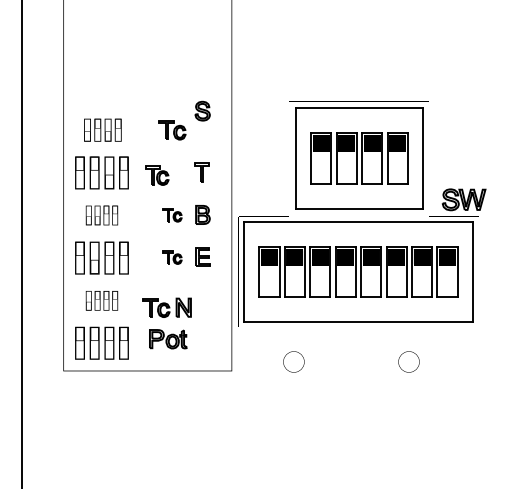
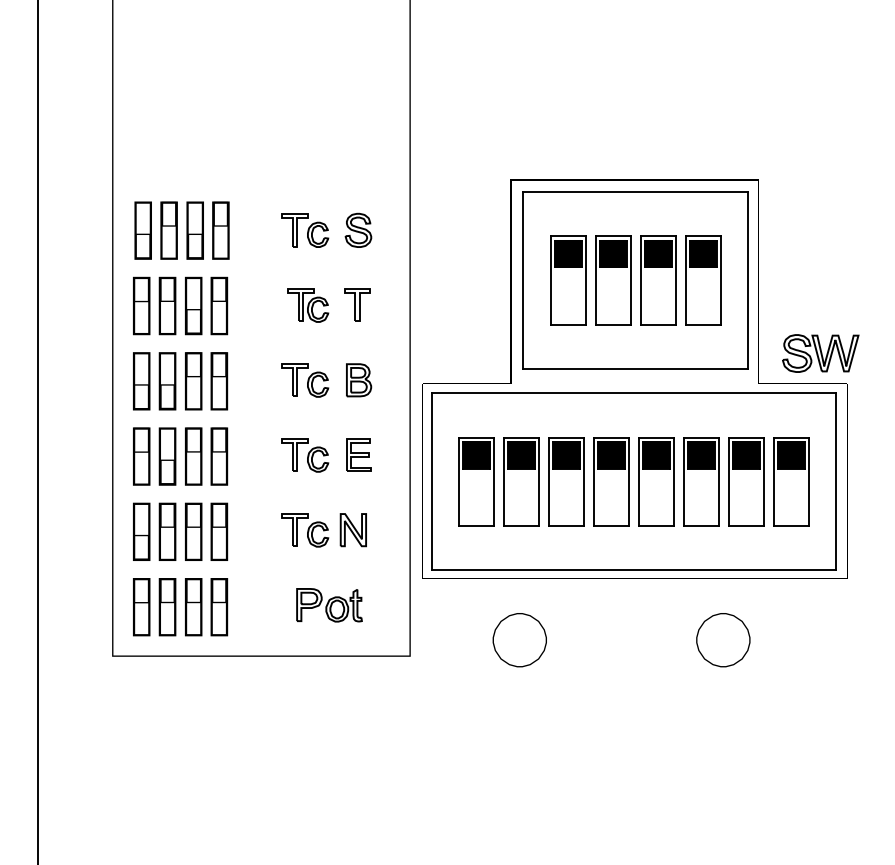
part: (202, 110) -> (358, 229), moved
part: (102, 129) -> (181, 229), size x1.43
part: (157, 175) -> (308, 305), moved
part: (101, 215) -> (179, 381), size x1.67
part: (172, 215) -> (305, 381), size x1.43
part: (172, 257) -> (305, 455), size x1.43
part: (101, 300) -> (179, 531), size x1.67
part: (166, 307) -> (322, 529), moved
part: (168, 339) -> (329, 605), moved
part: (293, 361) -> (519, 639), size x1.43
part: (408, 361) -> (722, 639), size x1.43

